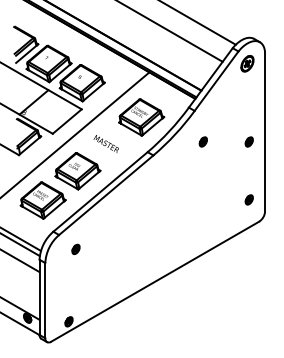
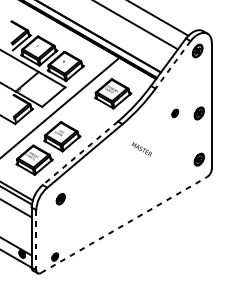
line: (216, 81) -> (173, 65), solid -> dashed
part: (202, 141) -> (174, 113), moved
part: (248, 141) -> (198, 113), size x1.6
text: (105, 143) -> (141, 148), moved
line: (100, 191) -> (80, 152), solid -> dashed
part: (248, 199) -> (198, 159), size x1.6
part: (75, 249) -> (60, 199), size x1.4
line: (155, 281) -> (124, 224), solid -> dashed
line: (45, 300) -> (36, 240), solid -> dashed

